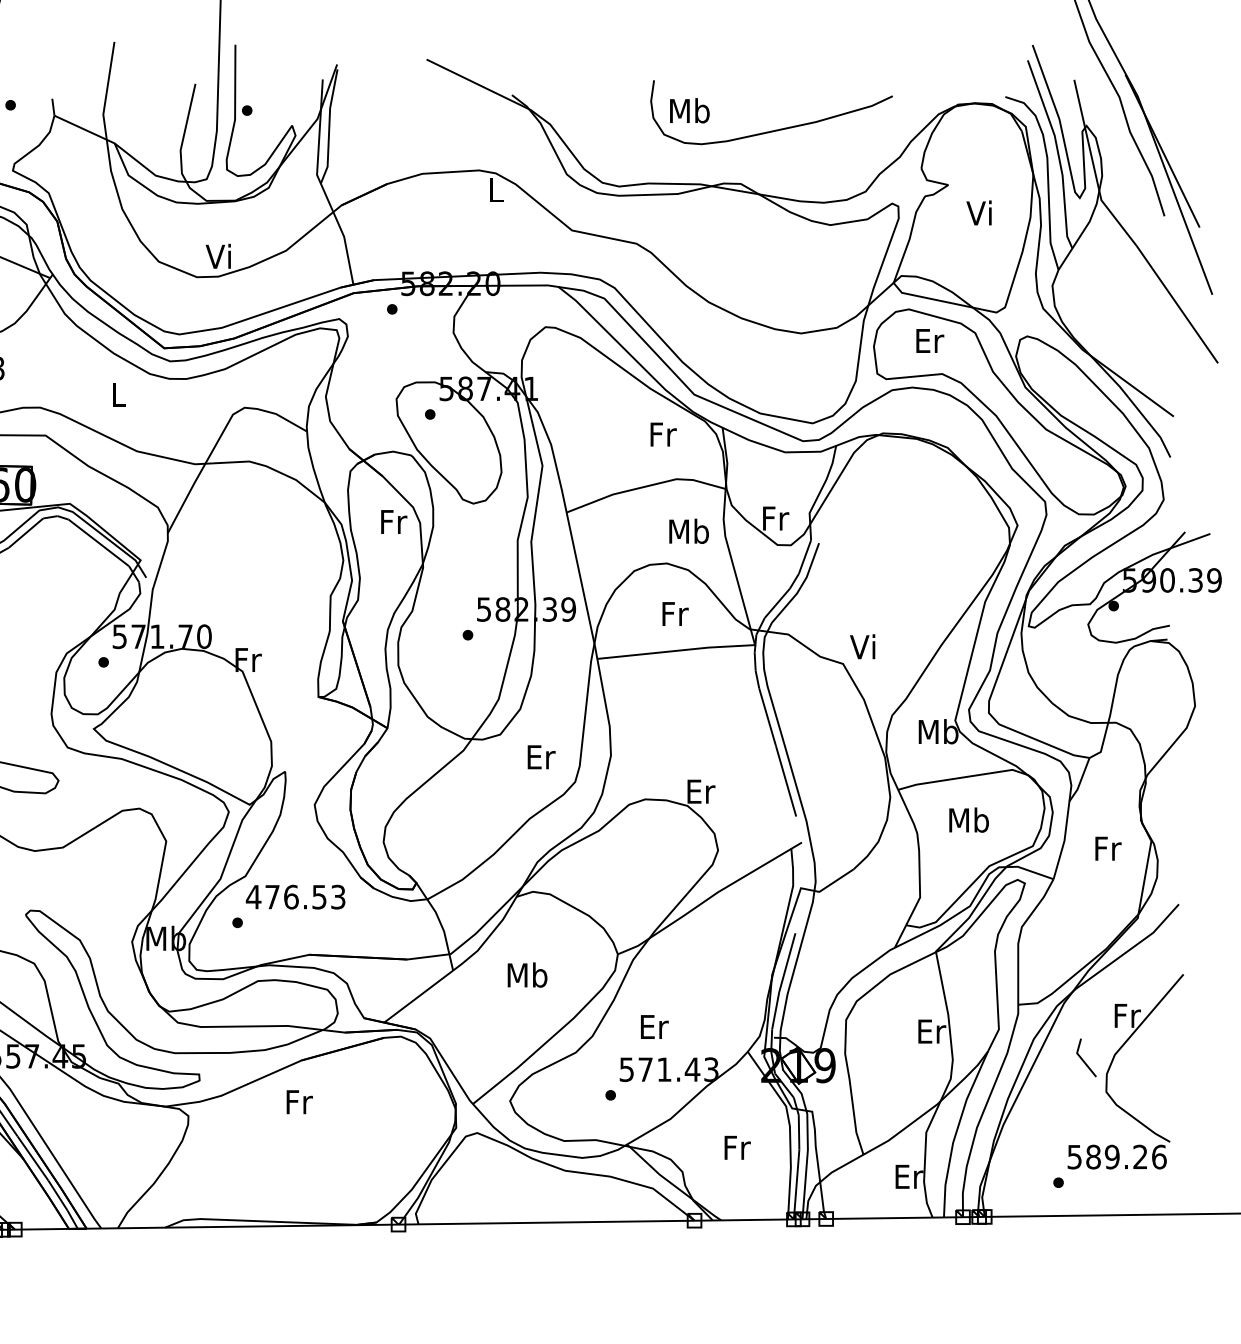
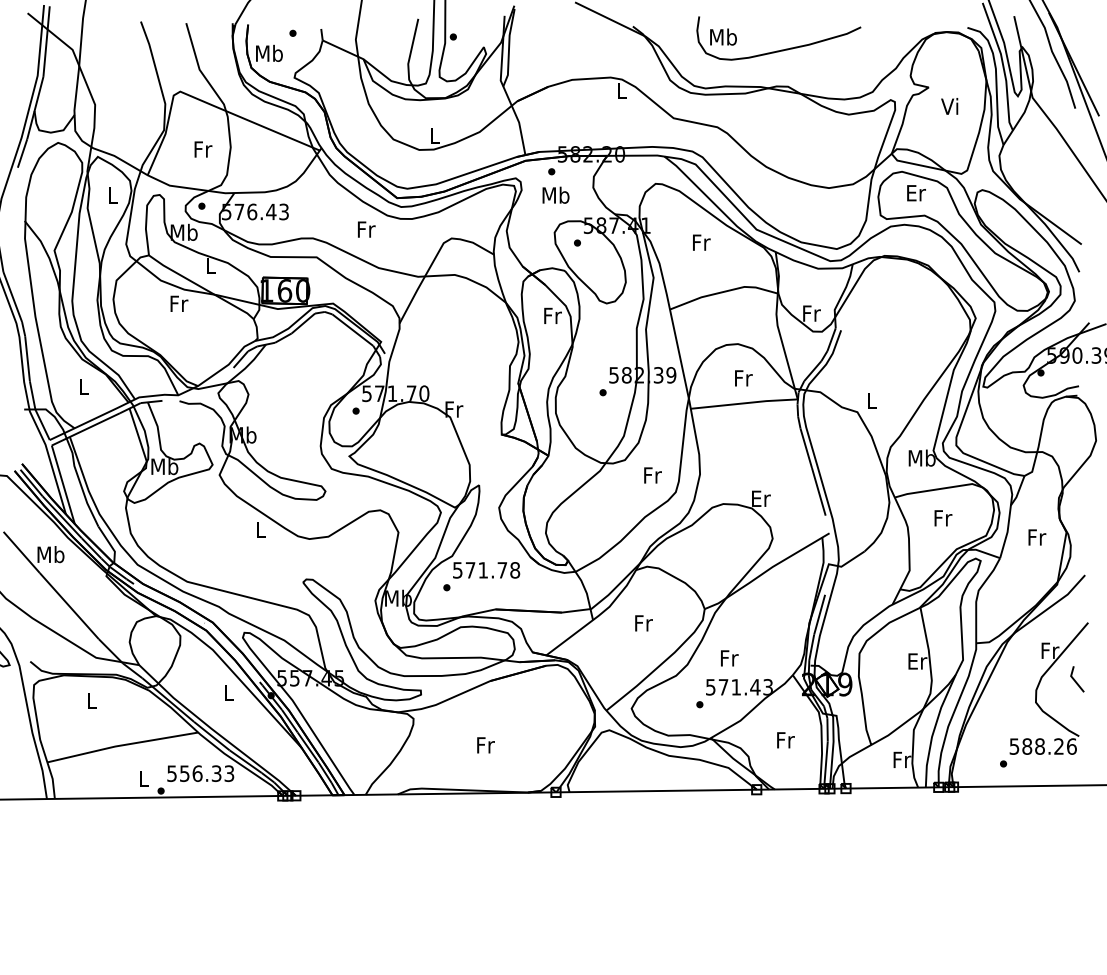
part: (775, 129) -> (781, 49), moved
text: (217, 255) -> (433, 135), Vi -> L
text: (119, 394) -> (366, 229), L -> Fr
text: (663, 434) -> (701, 242), moved
text: (688, 530) -> (555, 194), moved
text: (862, 646) -> (870, 400), Vi -> L
text: (540, 757) -> (652, 475), Er -> Fr
text: (968, 819) -> (942, 517), Mb -> Fr
text: (296, 897) -> (486, 570), 476.53 -> 571.78
text: (527, 974) -> (643, 622), Mb -> Fr
text: (654, 1027) -> (729, 658), Er -> Fr
line: (1083, 1058) -> (1075, 679), moved
text: (298, 1102) -> (485, 745), moved
text: (1111, 1156) -> (1039, 746), 589.26 -> 588.26
text: (909, 1177) -> (902, 760), Er -> Fr

